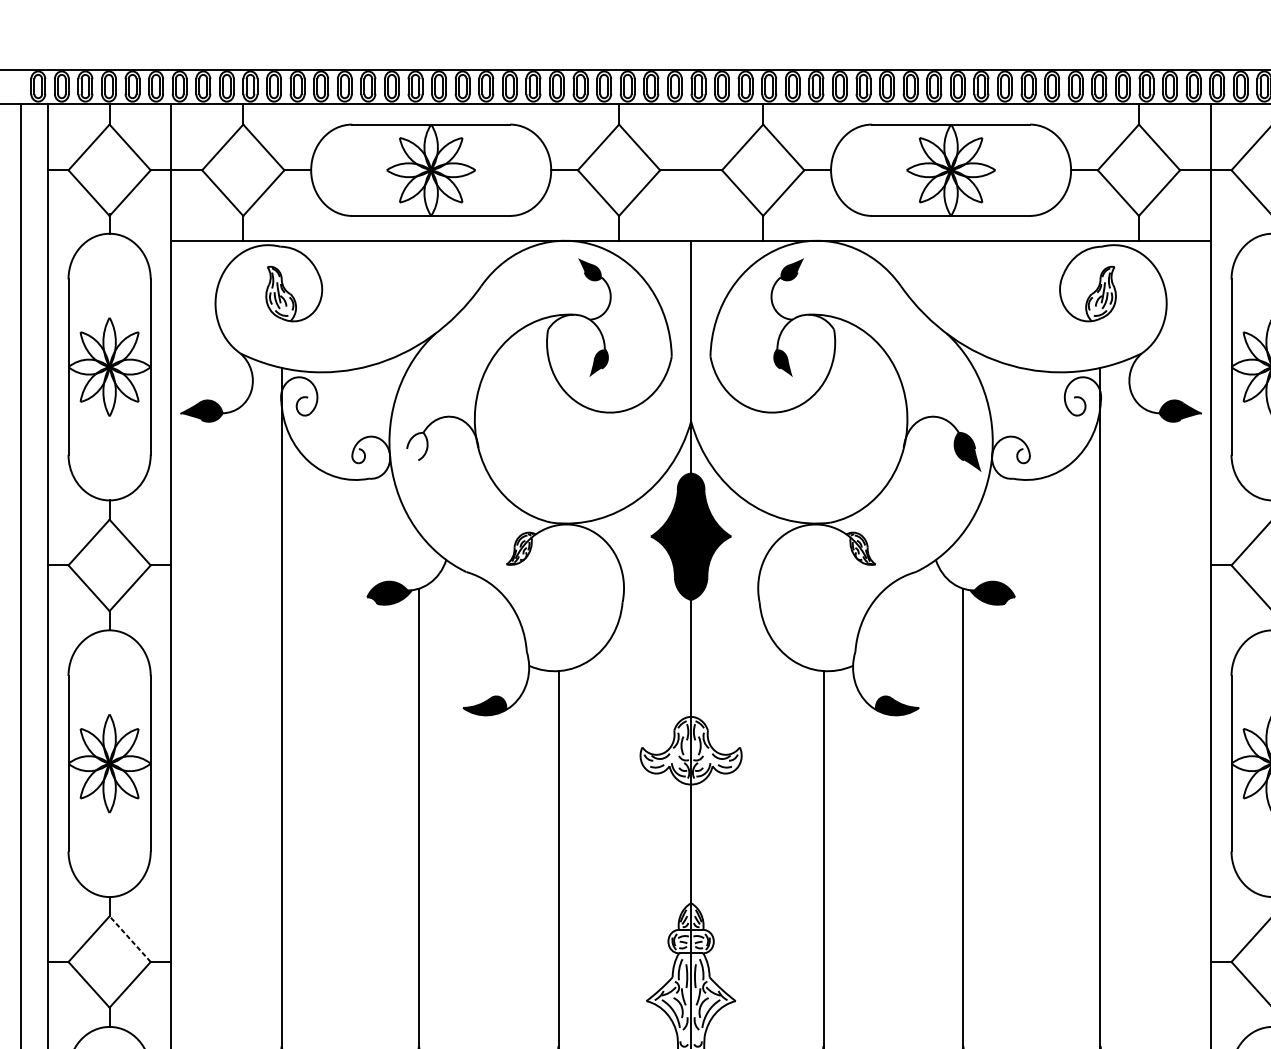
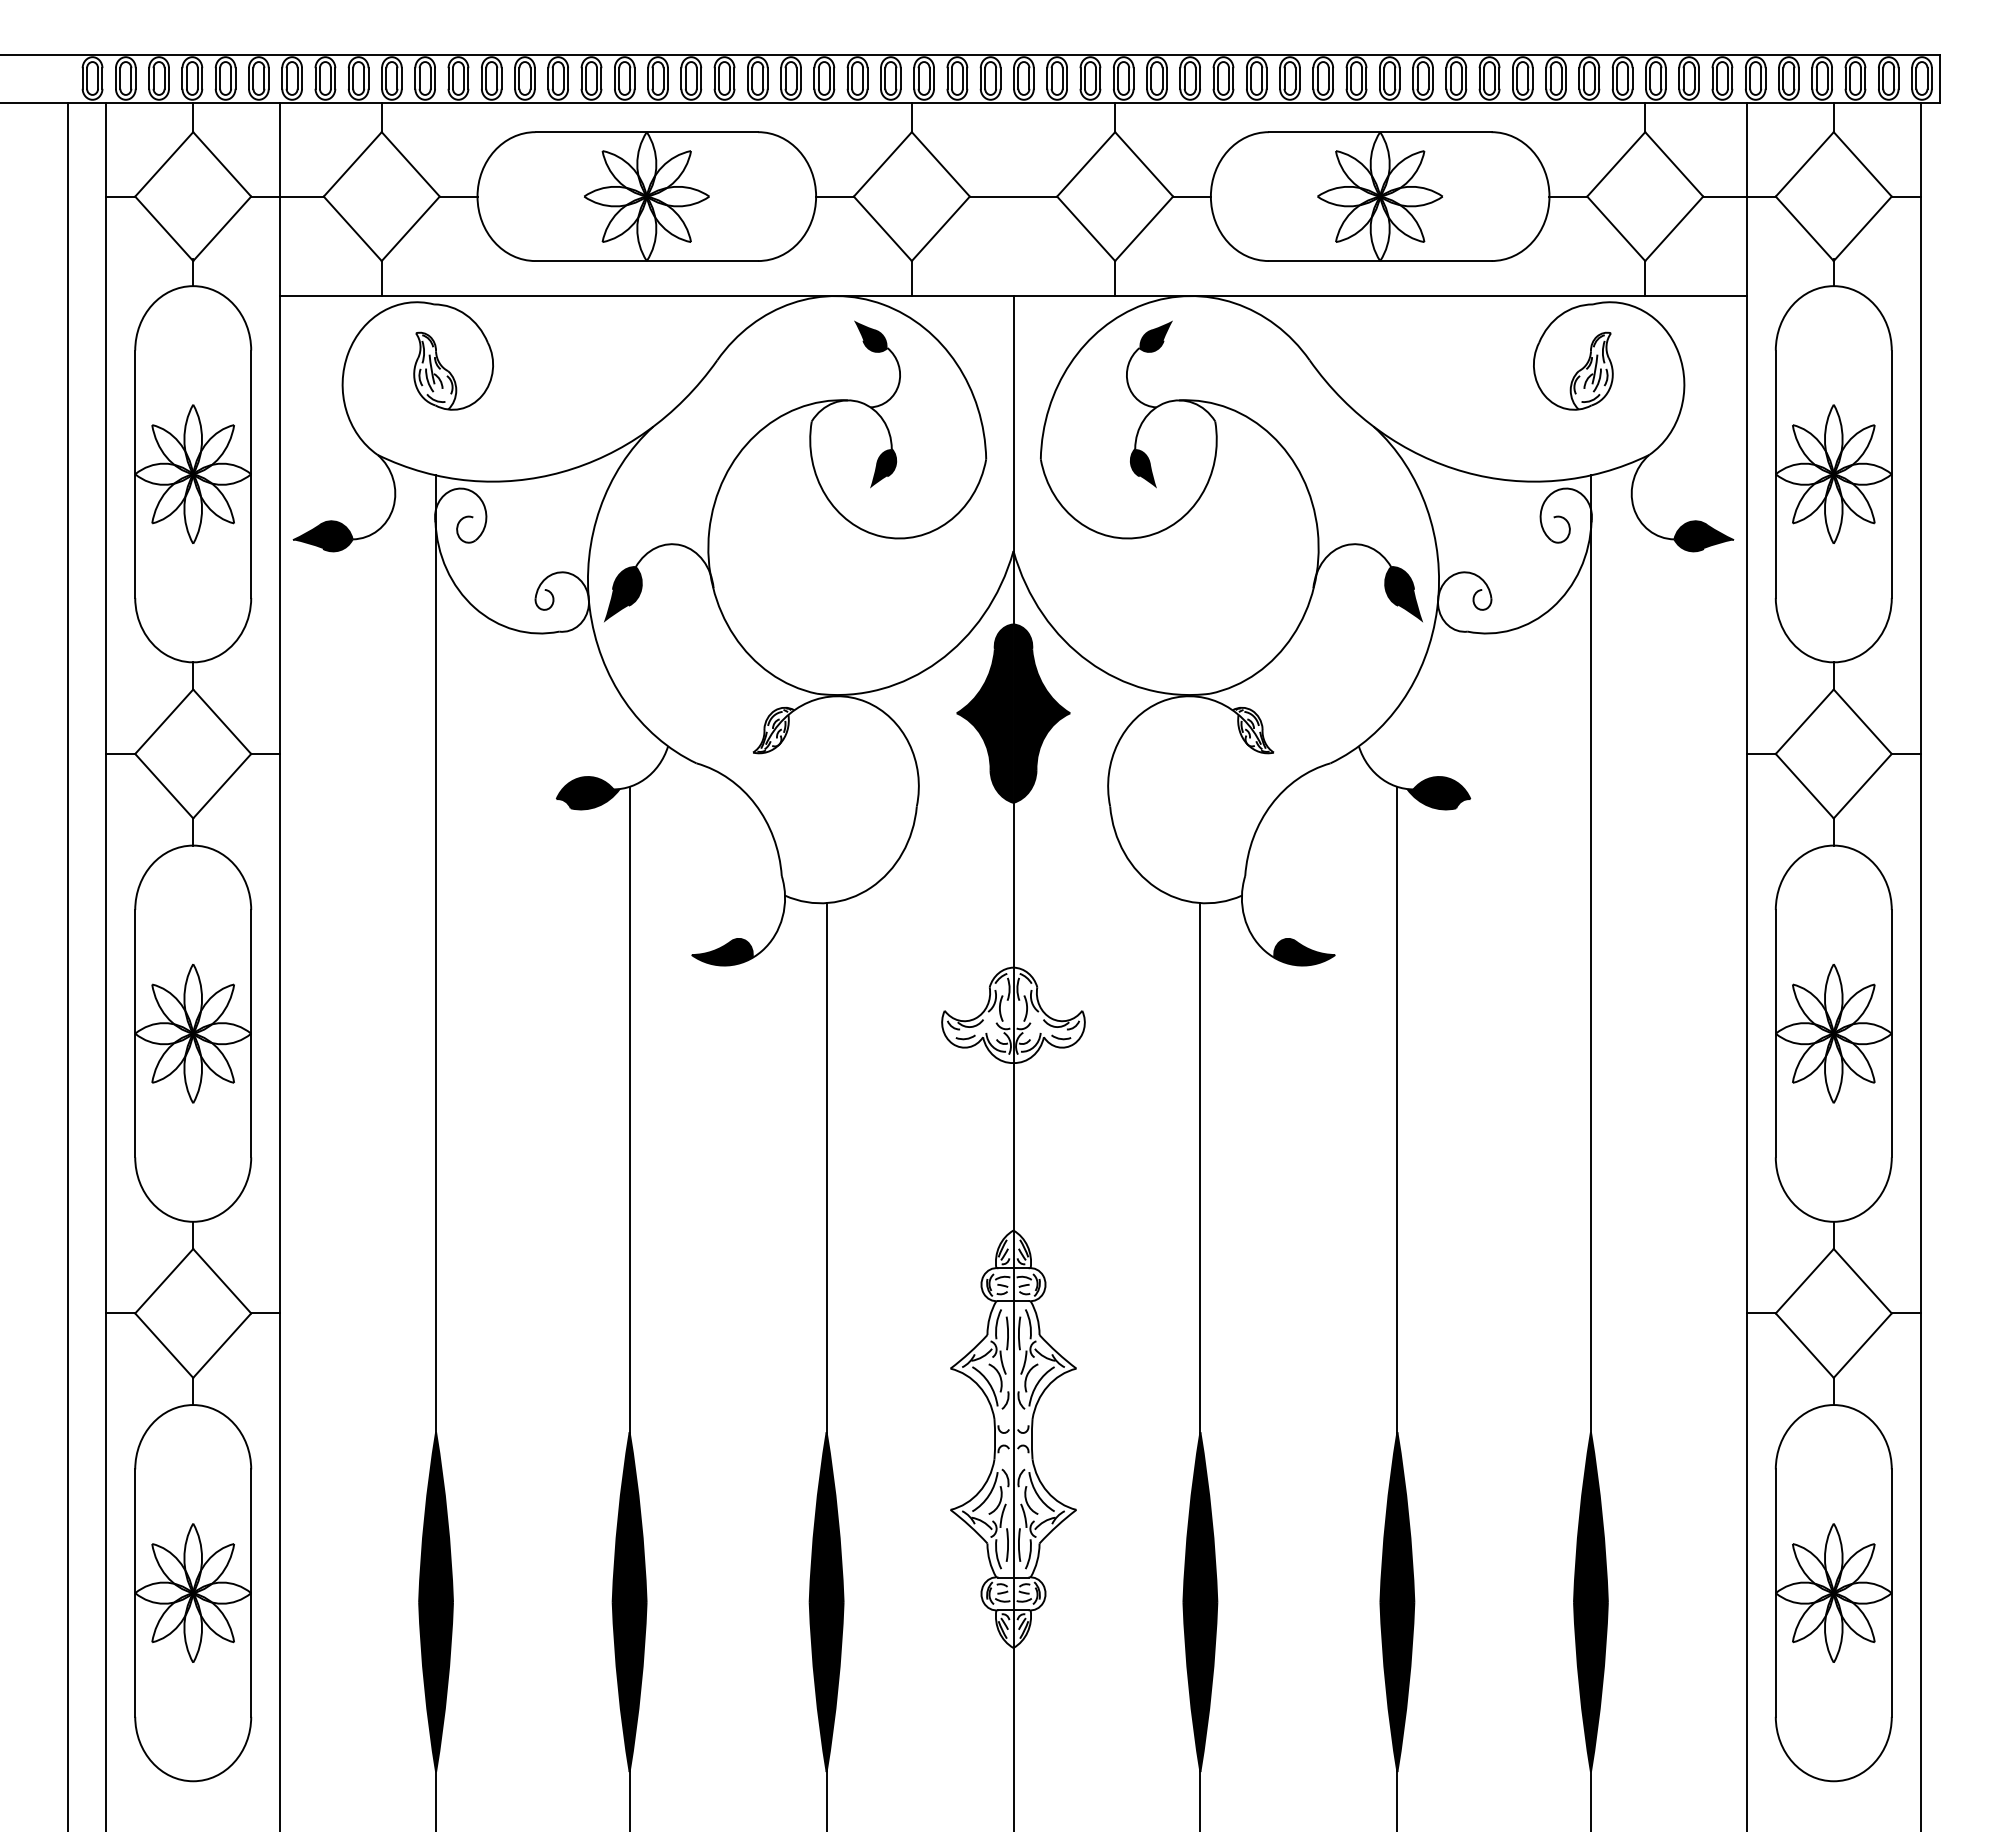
fill: (413, 452) -> (622, 594), added
line: (129, 938) -> (221, 1280), dashed -> solid

